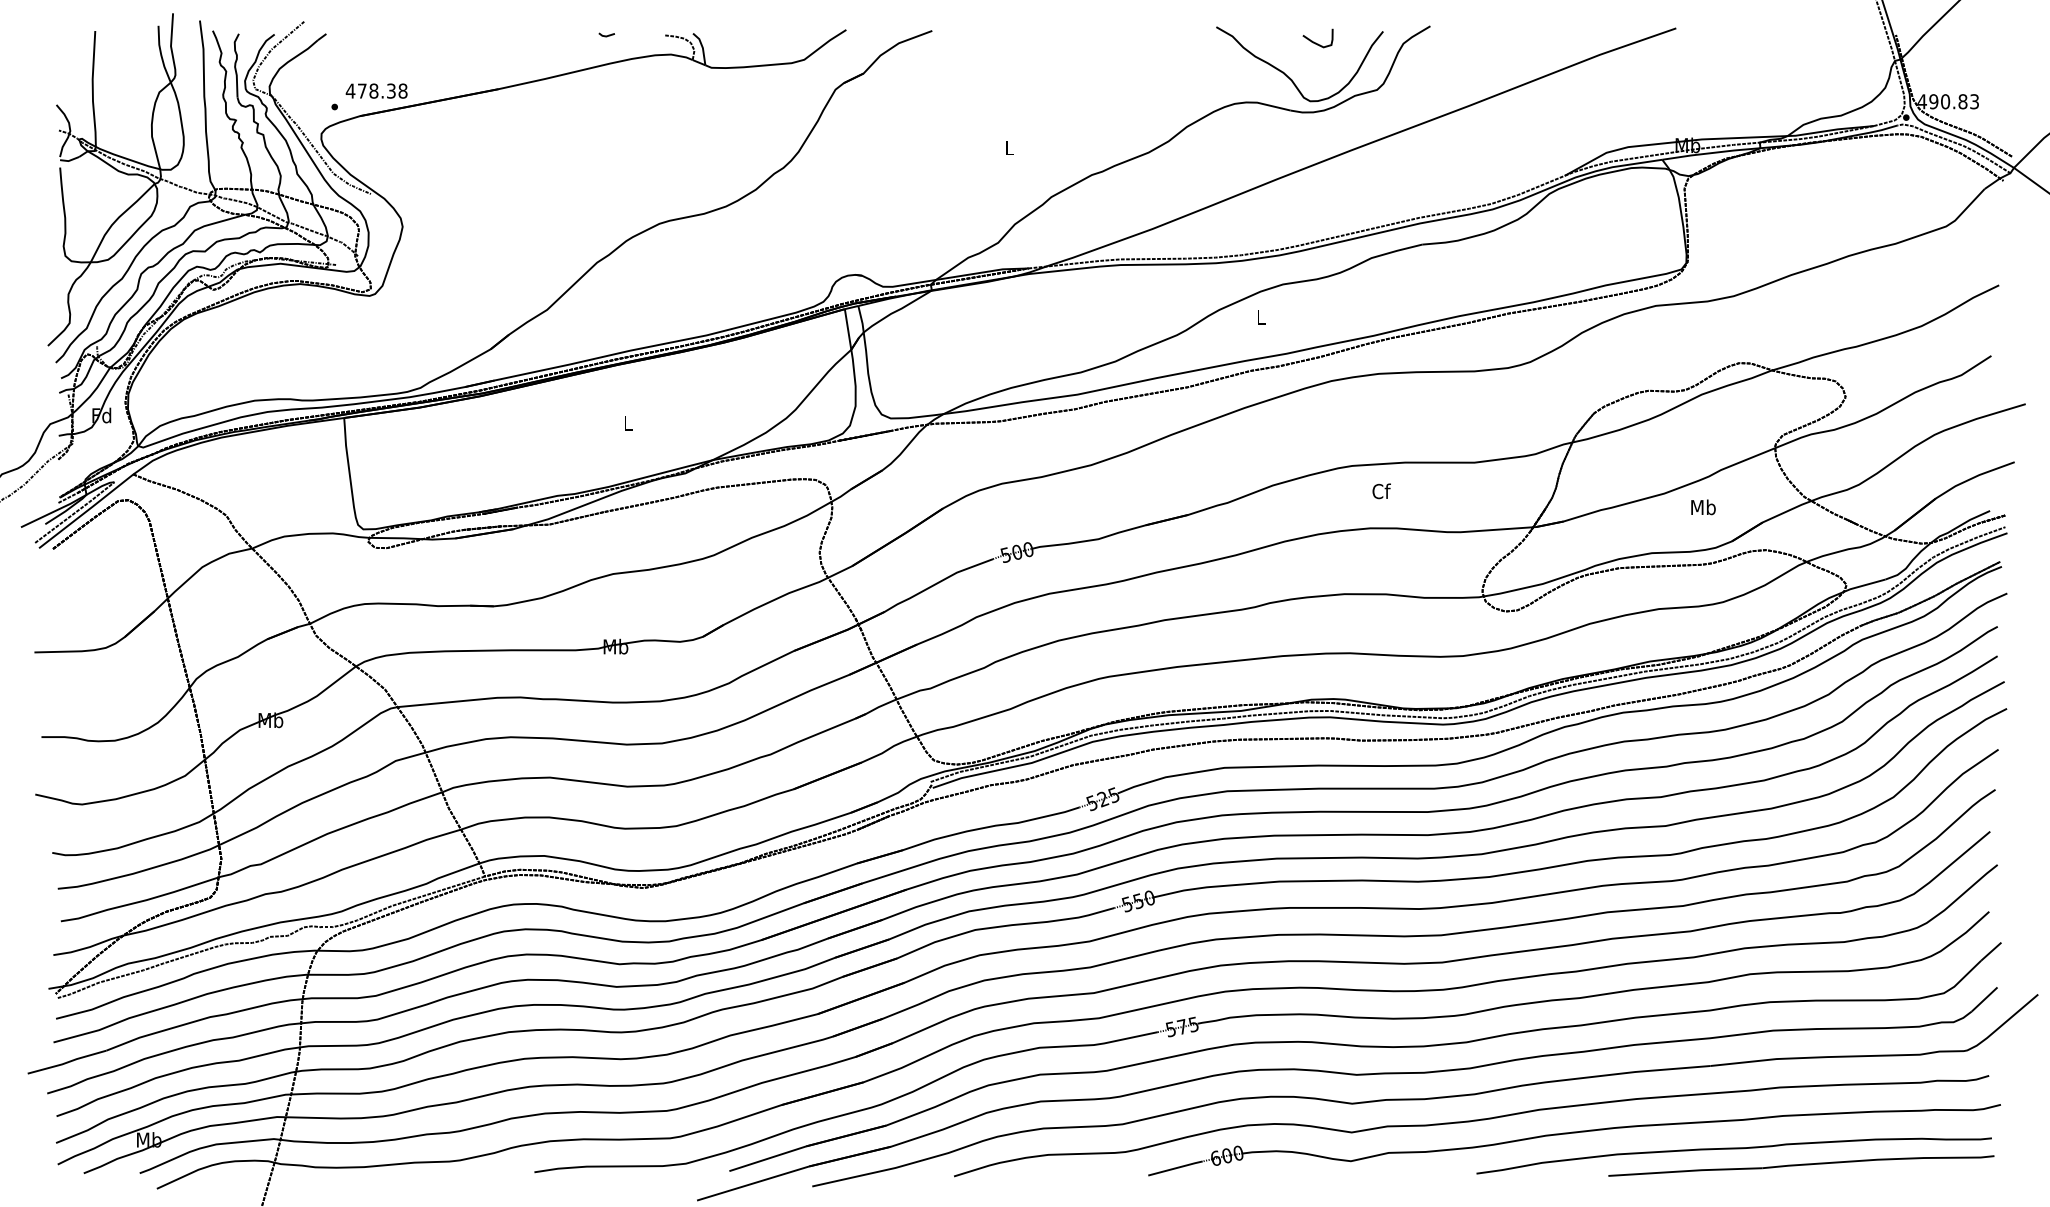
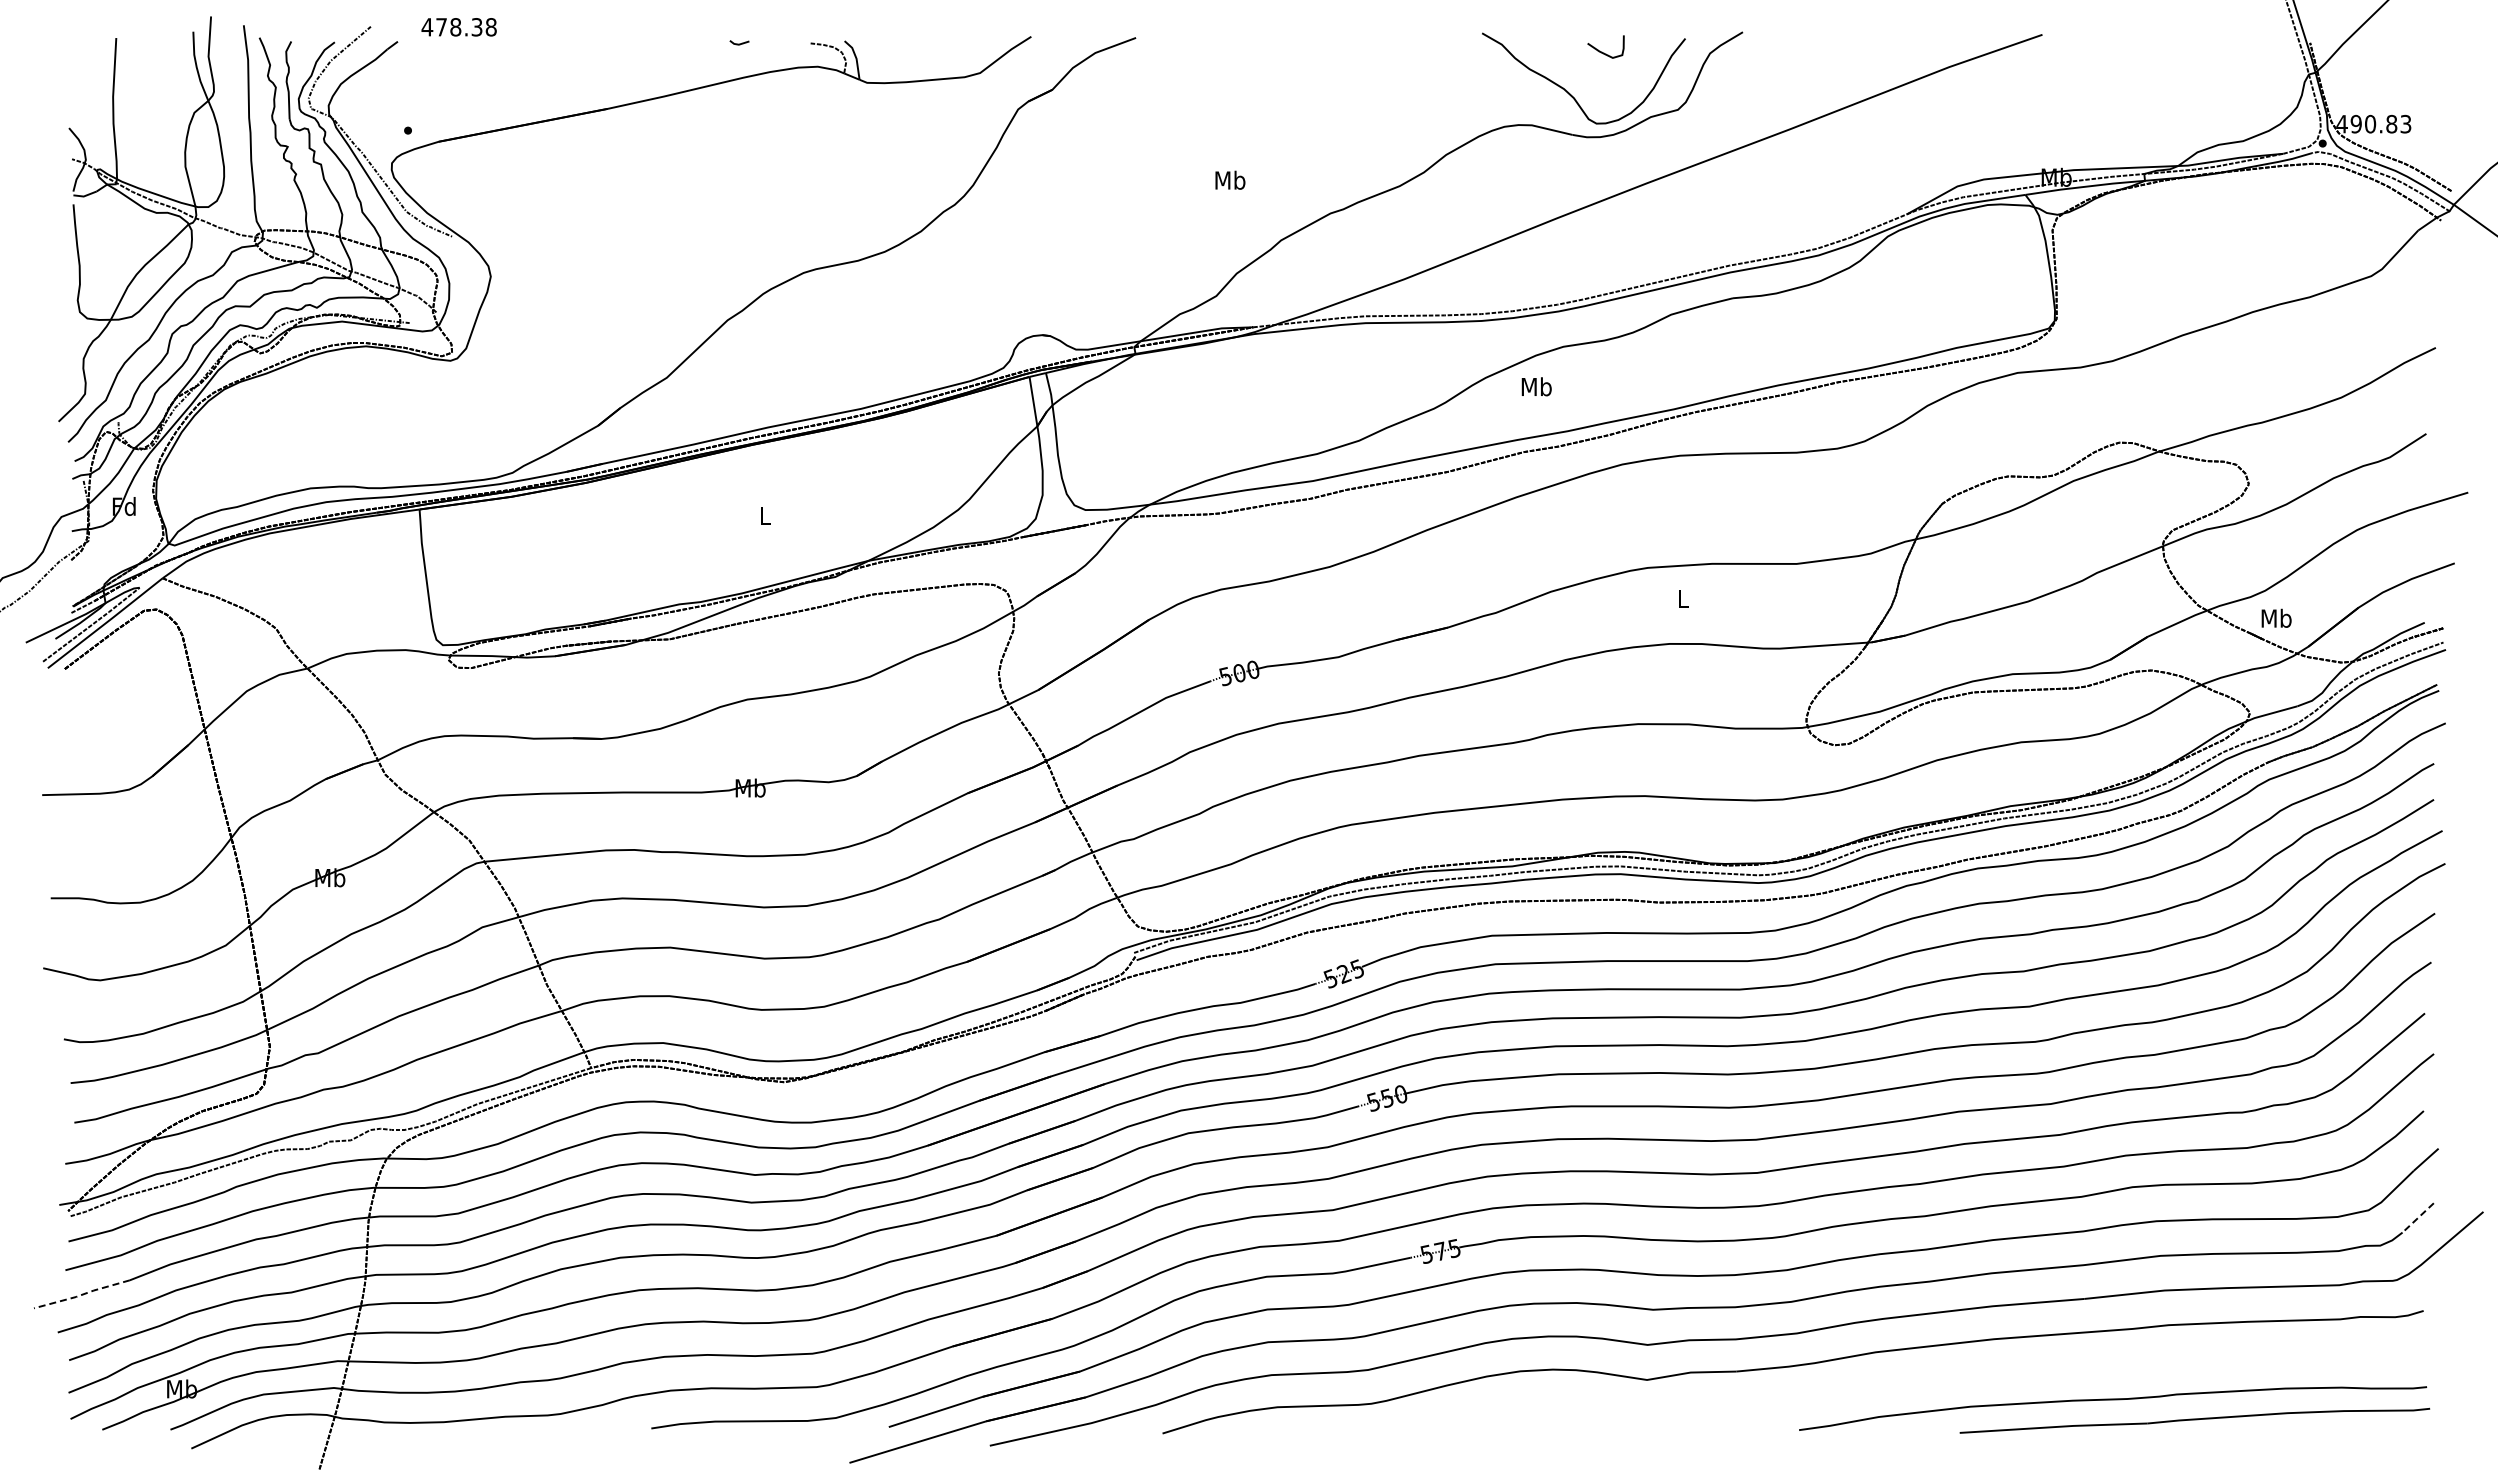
text: (376, 91) -> (458, 27), moved
text: (1009, 147) -> (1230, 179), L -> Mb
text: (1260, 317) -> (1536, 386), L -> Mb
text: (1381, 491) -> (1683, 598), Cf -> L
text: (1703, 506) -> (2276, 617), moved
line: (1984, 999) -> (2417, 1218), solid -> dashed
line: (66, 1062) -> (81, 1294), solid -> dashed
part: (1572, 1133) -> (1916, 1381), removed

